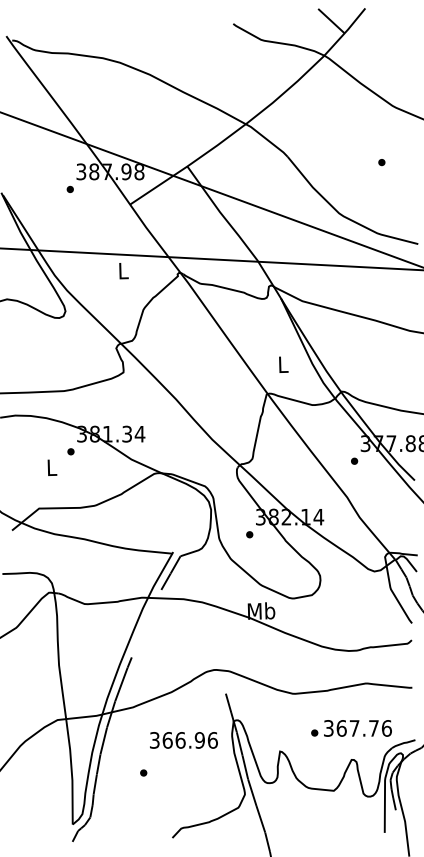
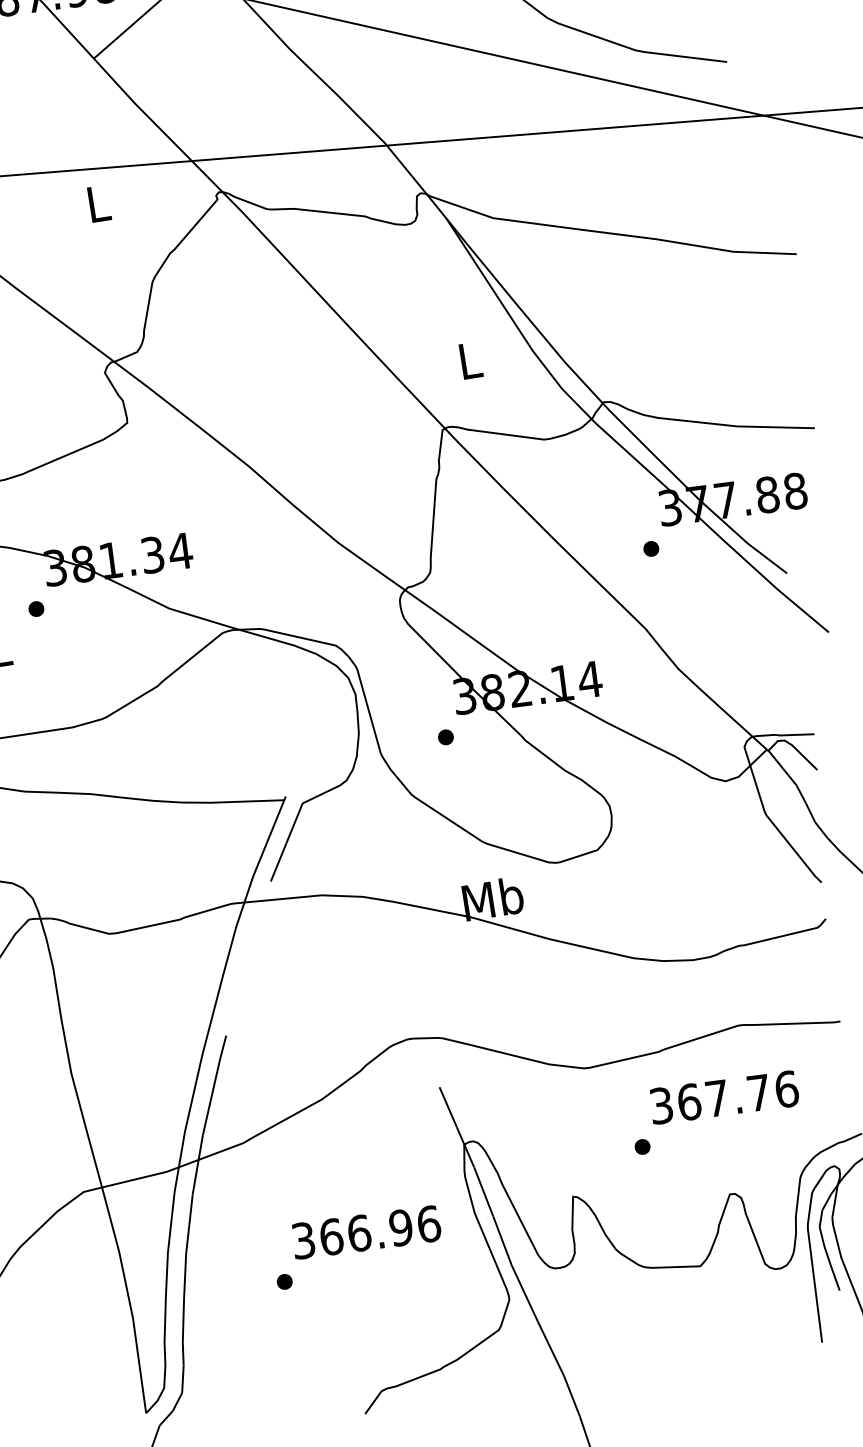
text: (357, 728) -> (723, 1097), moved
text: (183, 740) -> (365, 1232), moved

